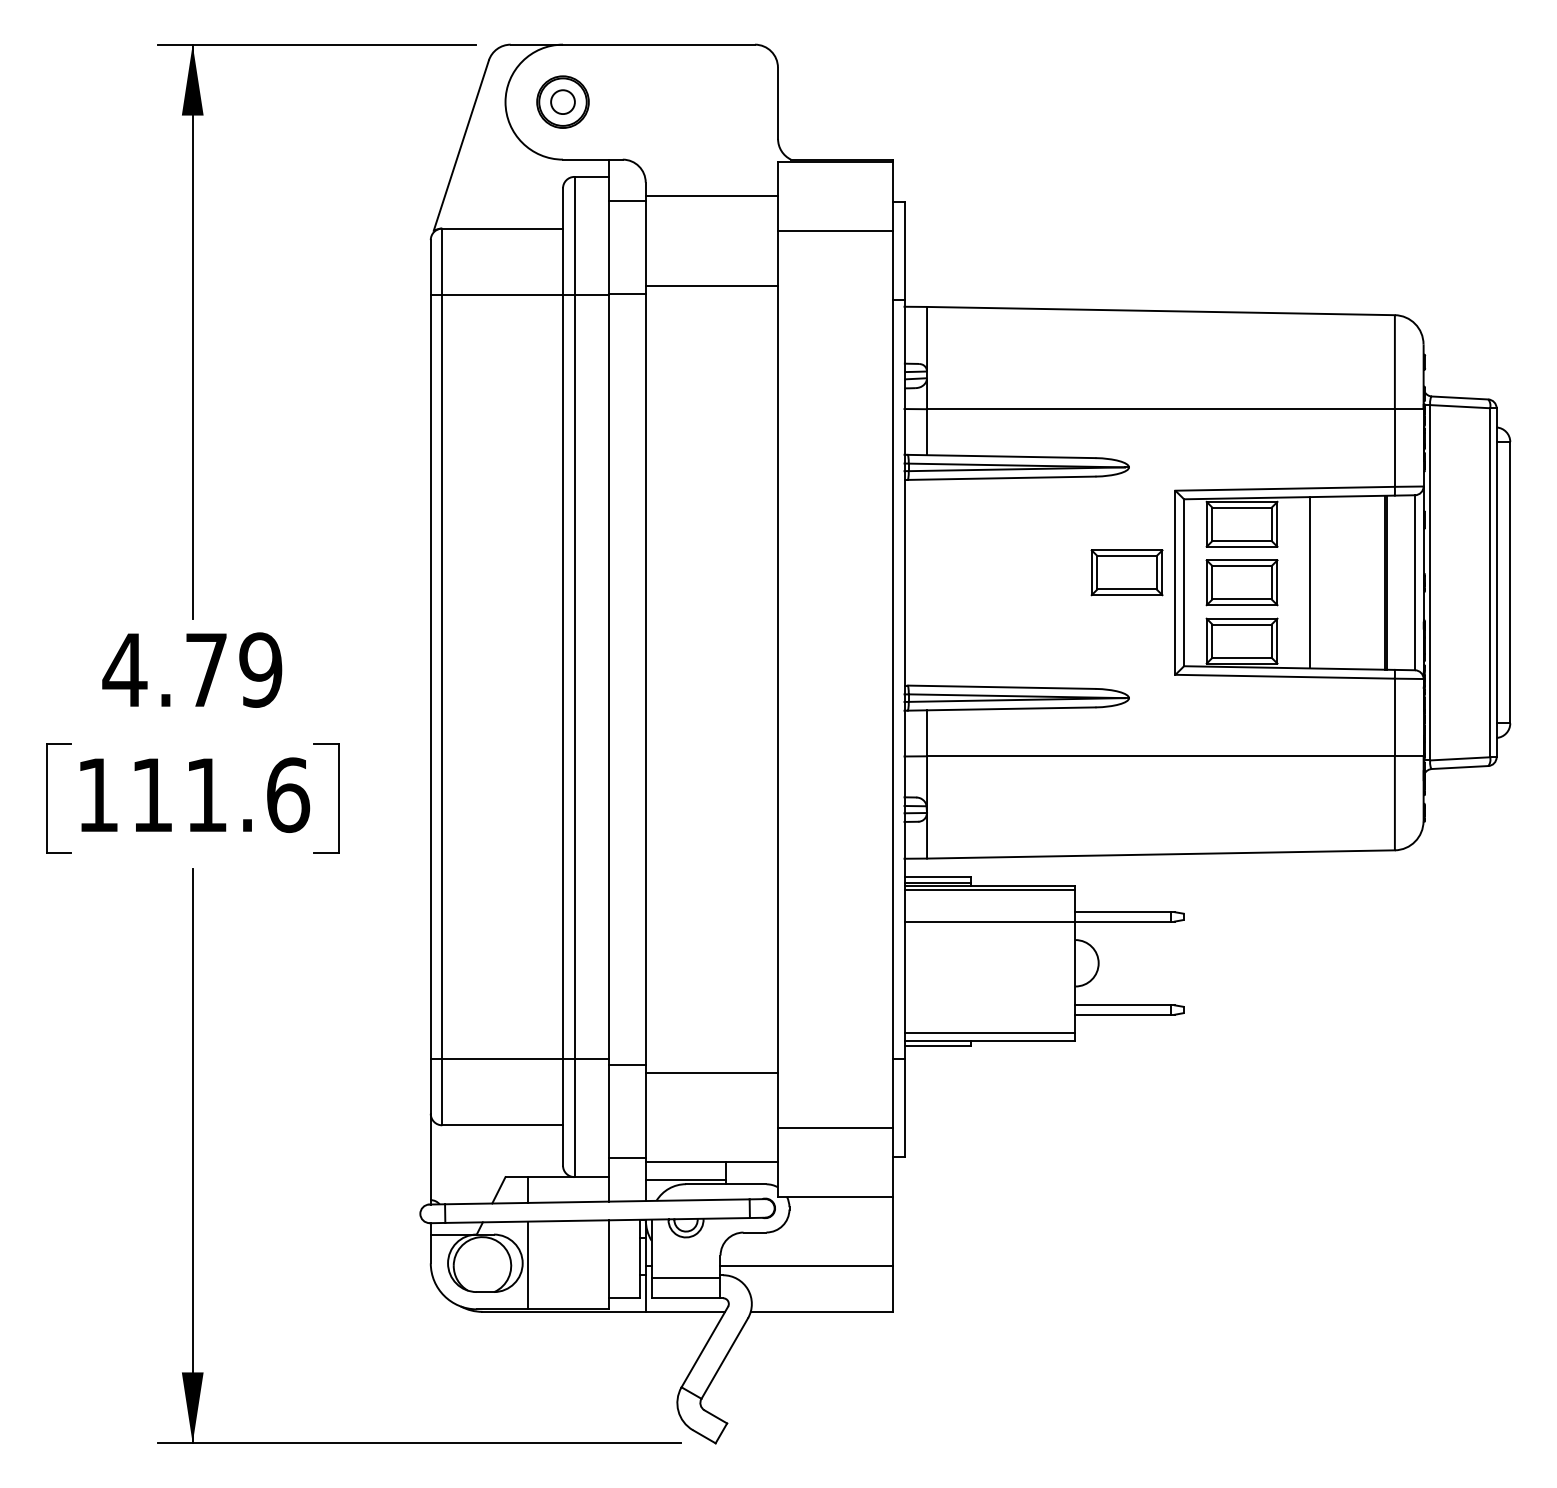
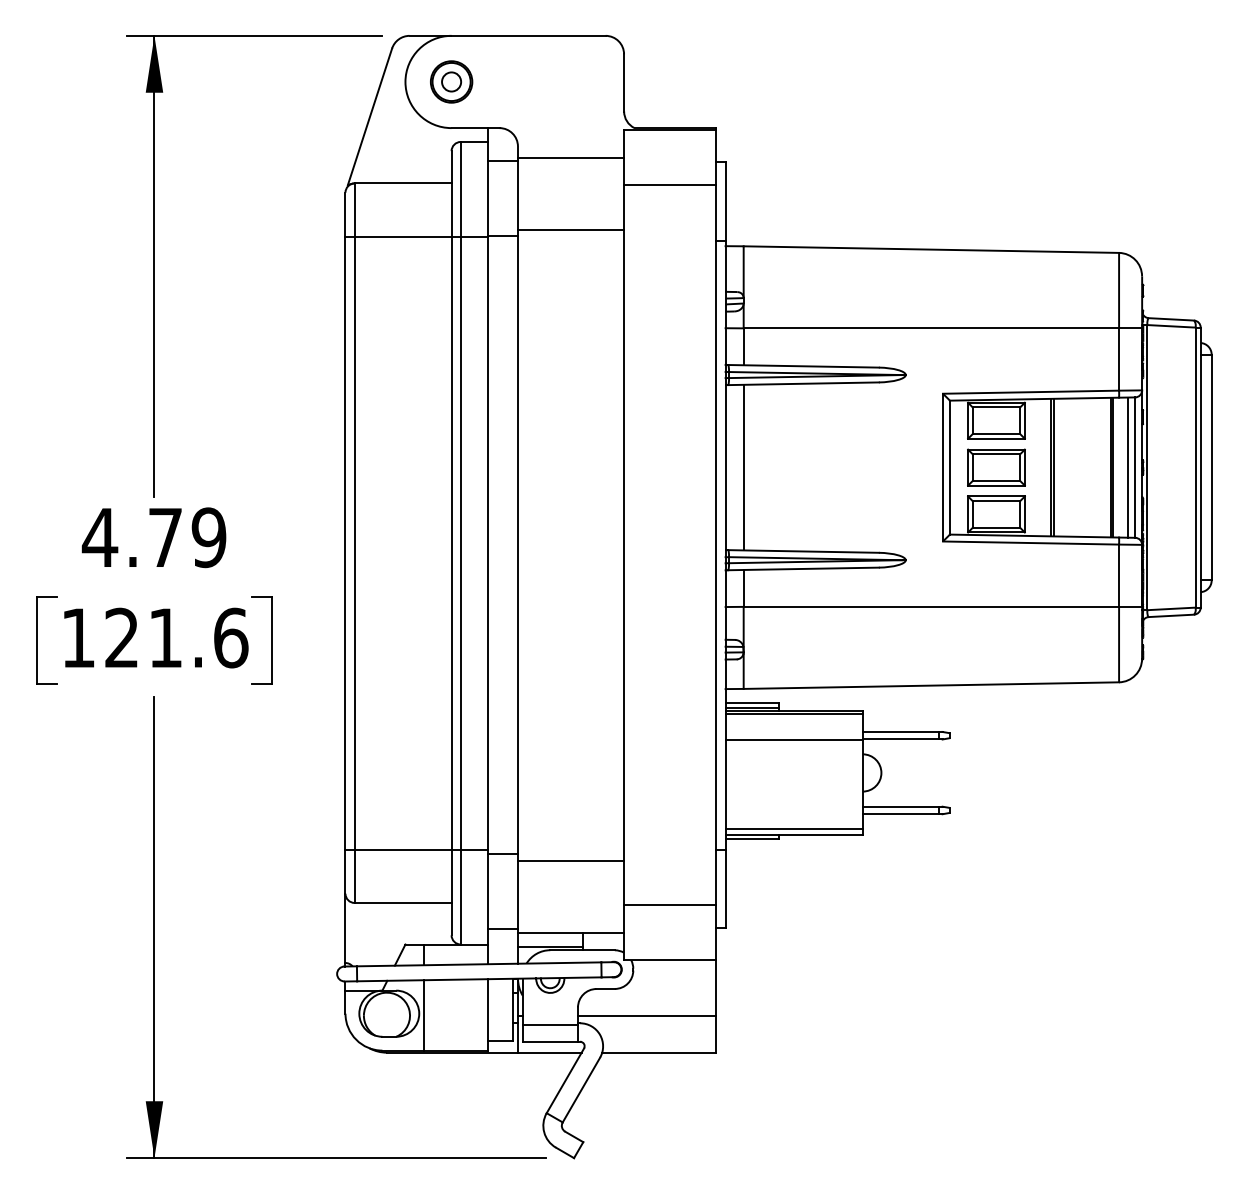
part: (1126, 572) -> (903, 459), removed
line: (927, 582) -> (744, 467), added
line: (1313, 582) -> (1053, 467), added
line: (1406, 582) -> (1128, 467), added
text: (151, 794) -> (121, 637), 111.6 -> 121.6

